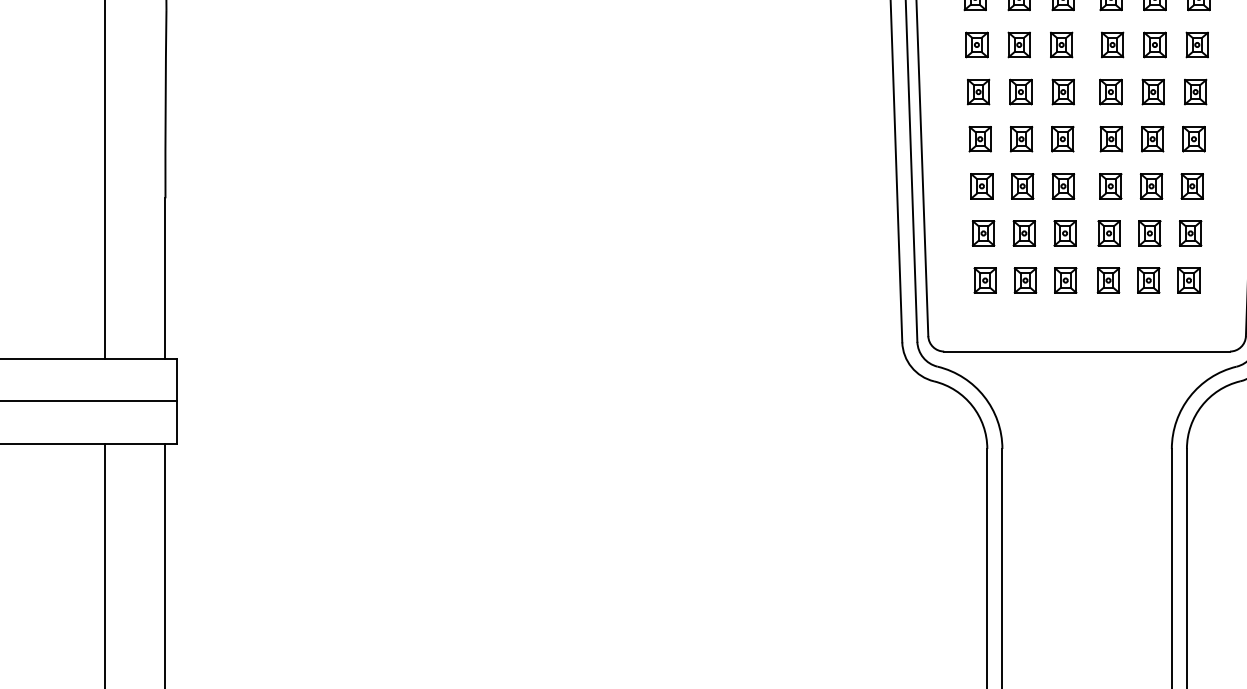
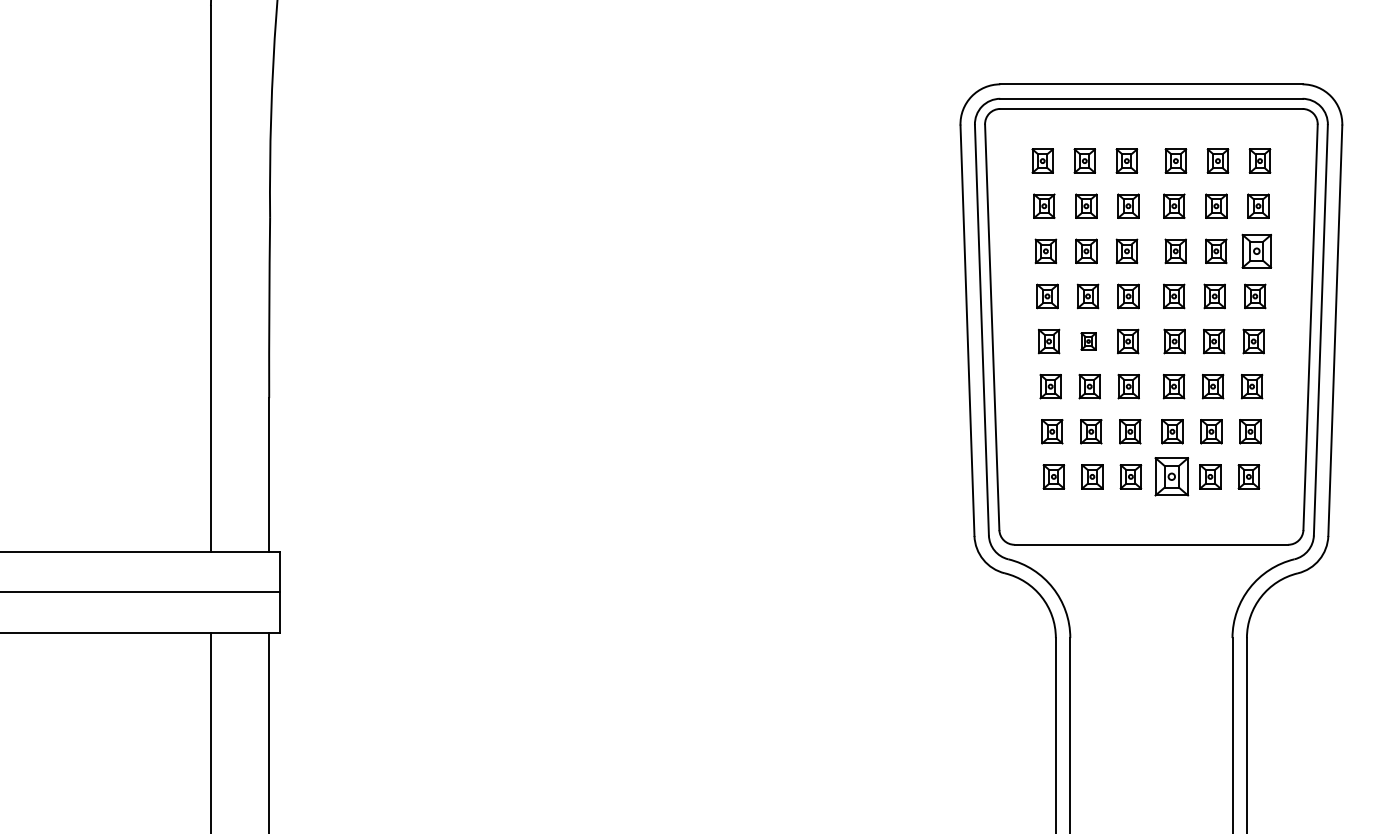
part: (1196, 45) -> (1256, 251), size x1.4
part: (1021, 139) -> (1088, 341), size x0.7
part: (1108, 280) -> (1171, 476), size x1.6

